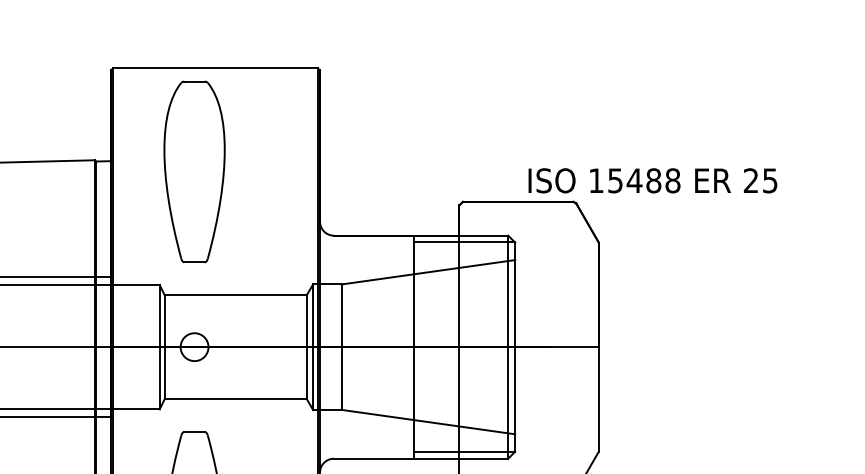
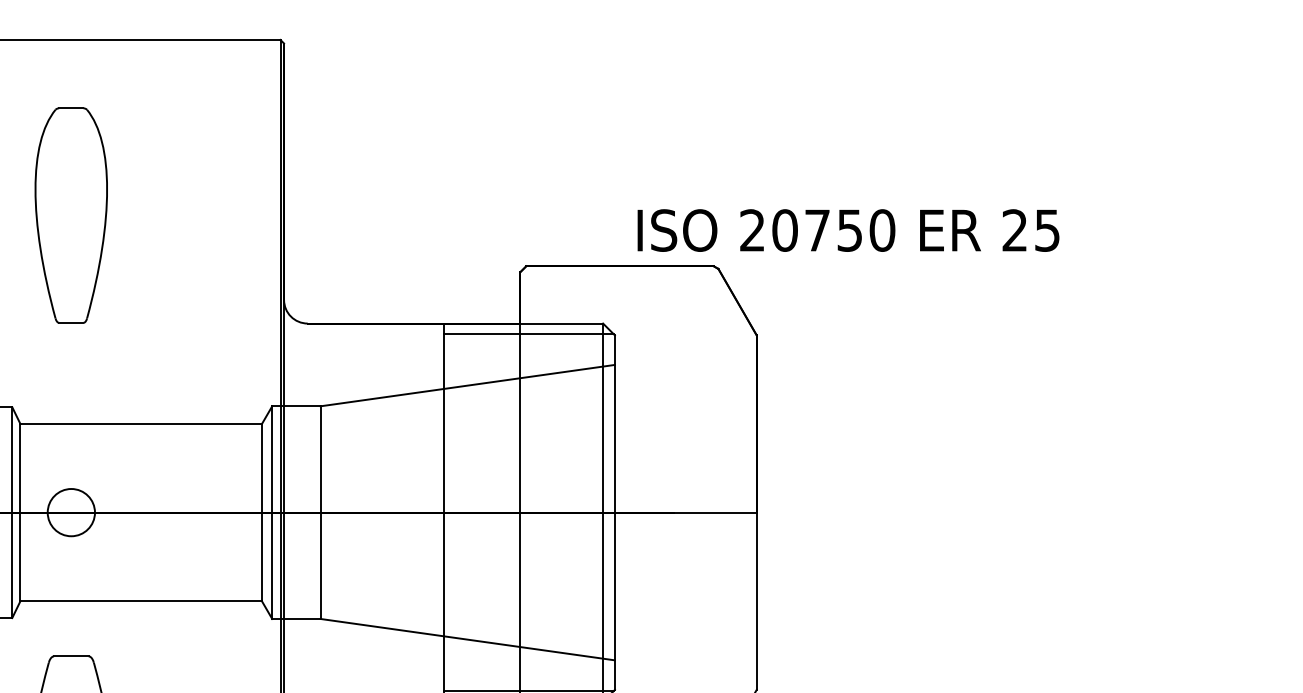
part: (194, 171) -> (71, 214), size x0.7
text: (634, 180) -> (817, 230), 15488 -> 20750

